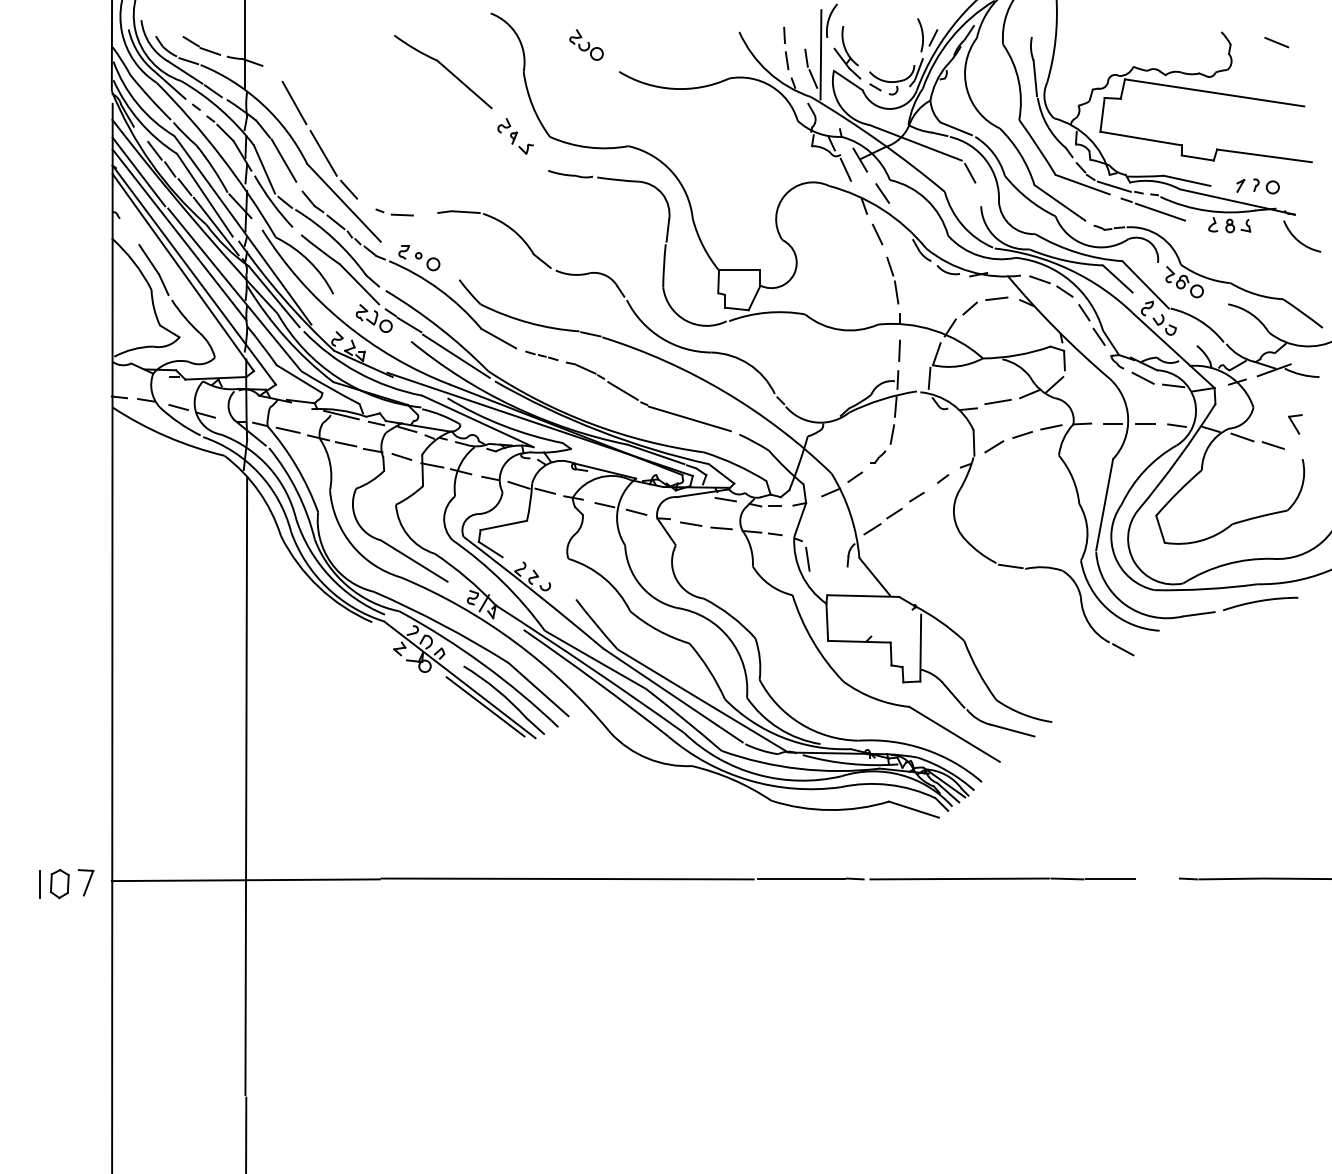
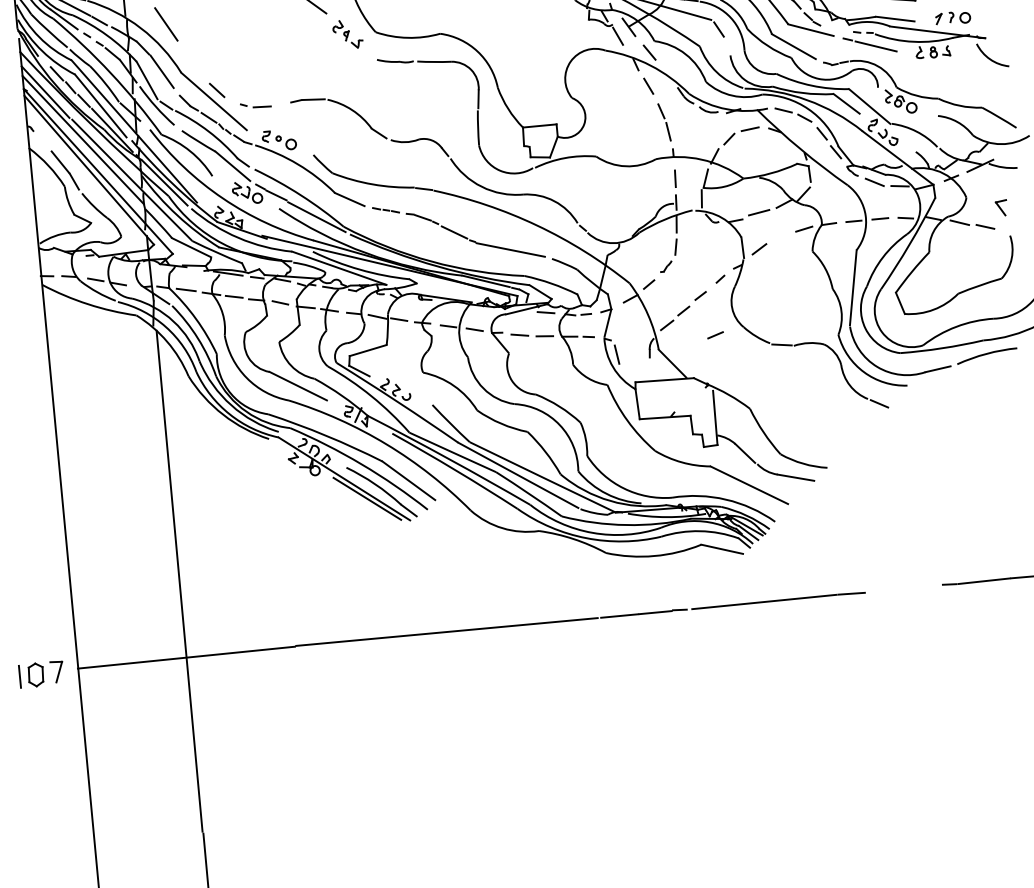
line: (323, 152) -> (193, 62), removed
line: (1113, 186) -> (836, 29), removed
line: (1022, 434) -> (715, 334), moved
line: (1110, 879) -> (886, 590), removed

